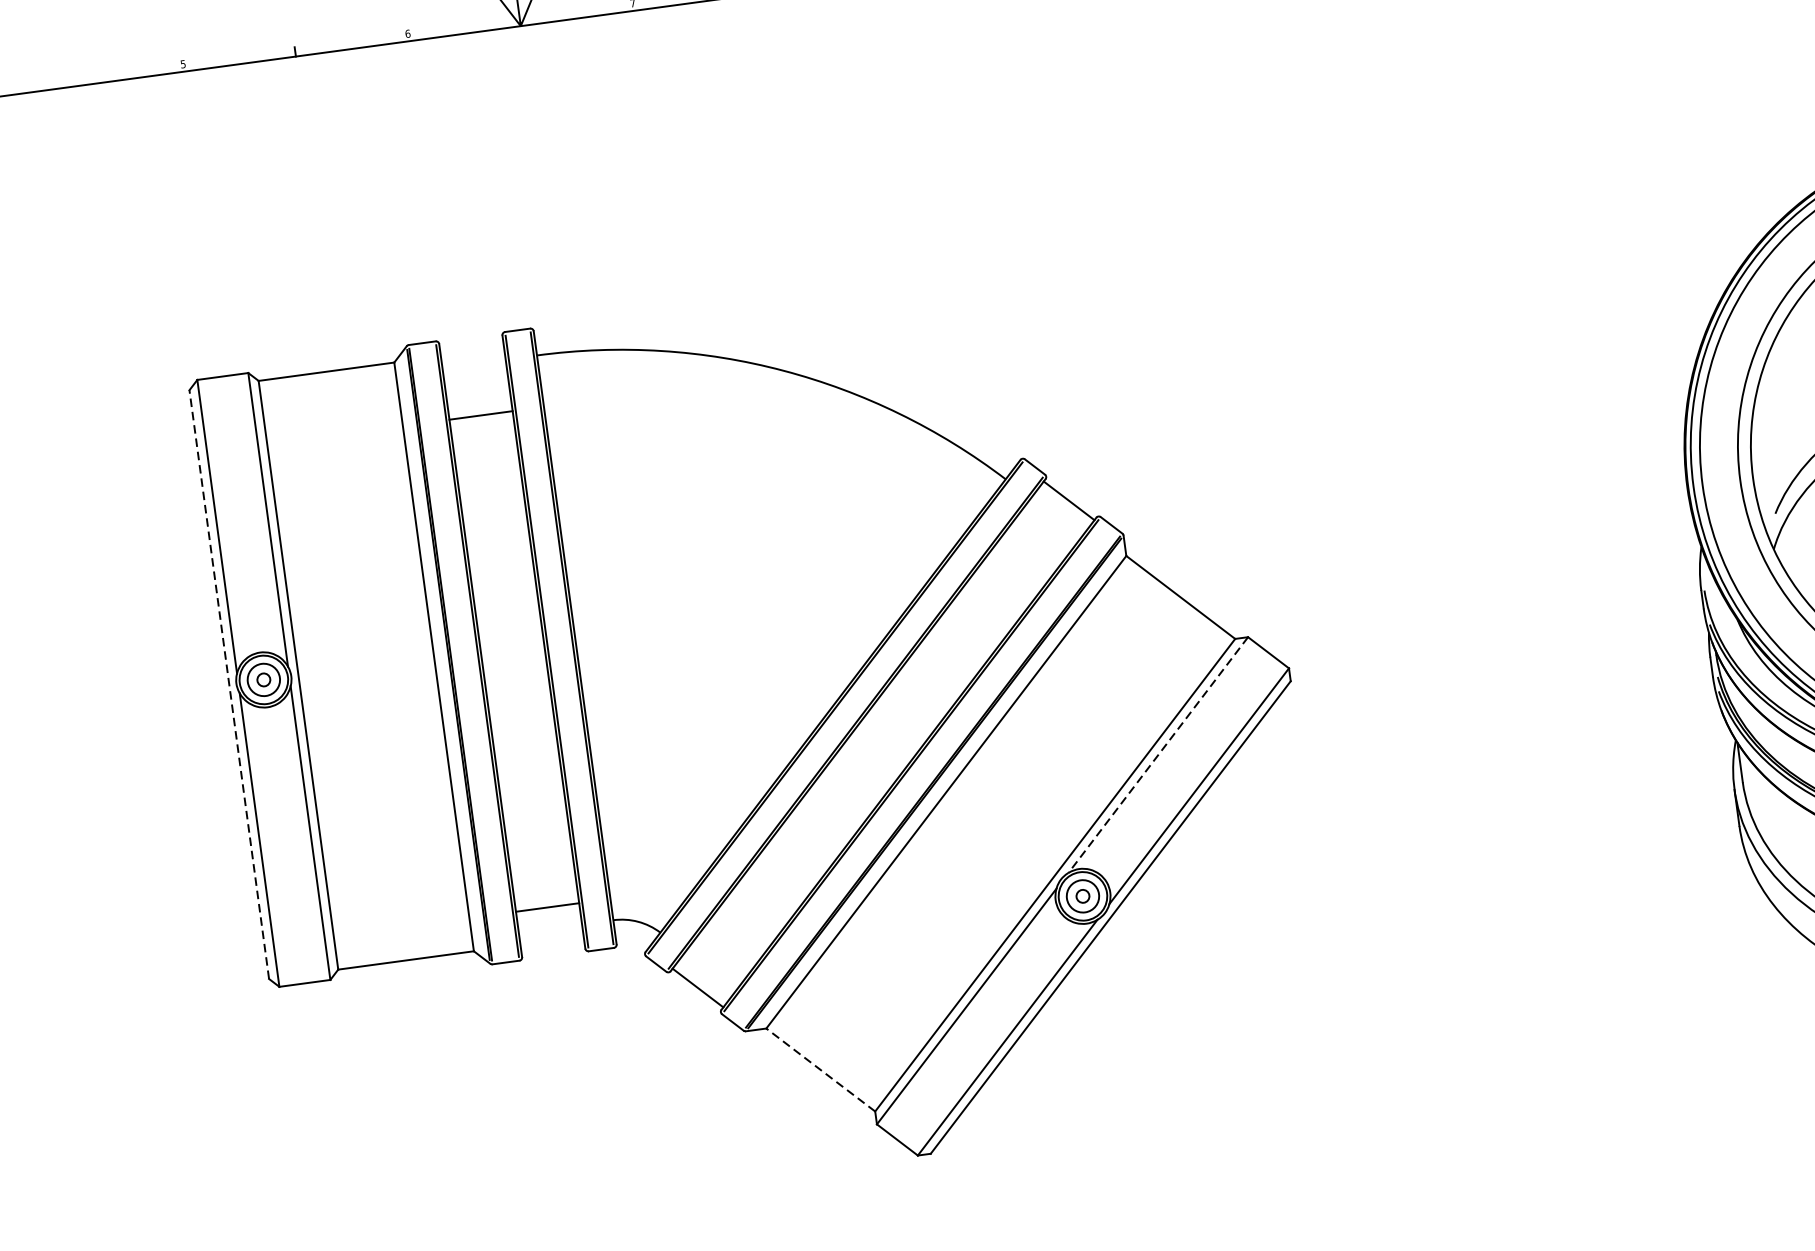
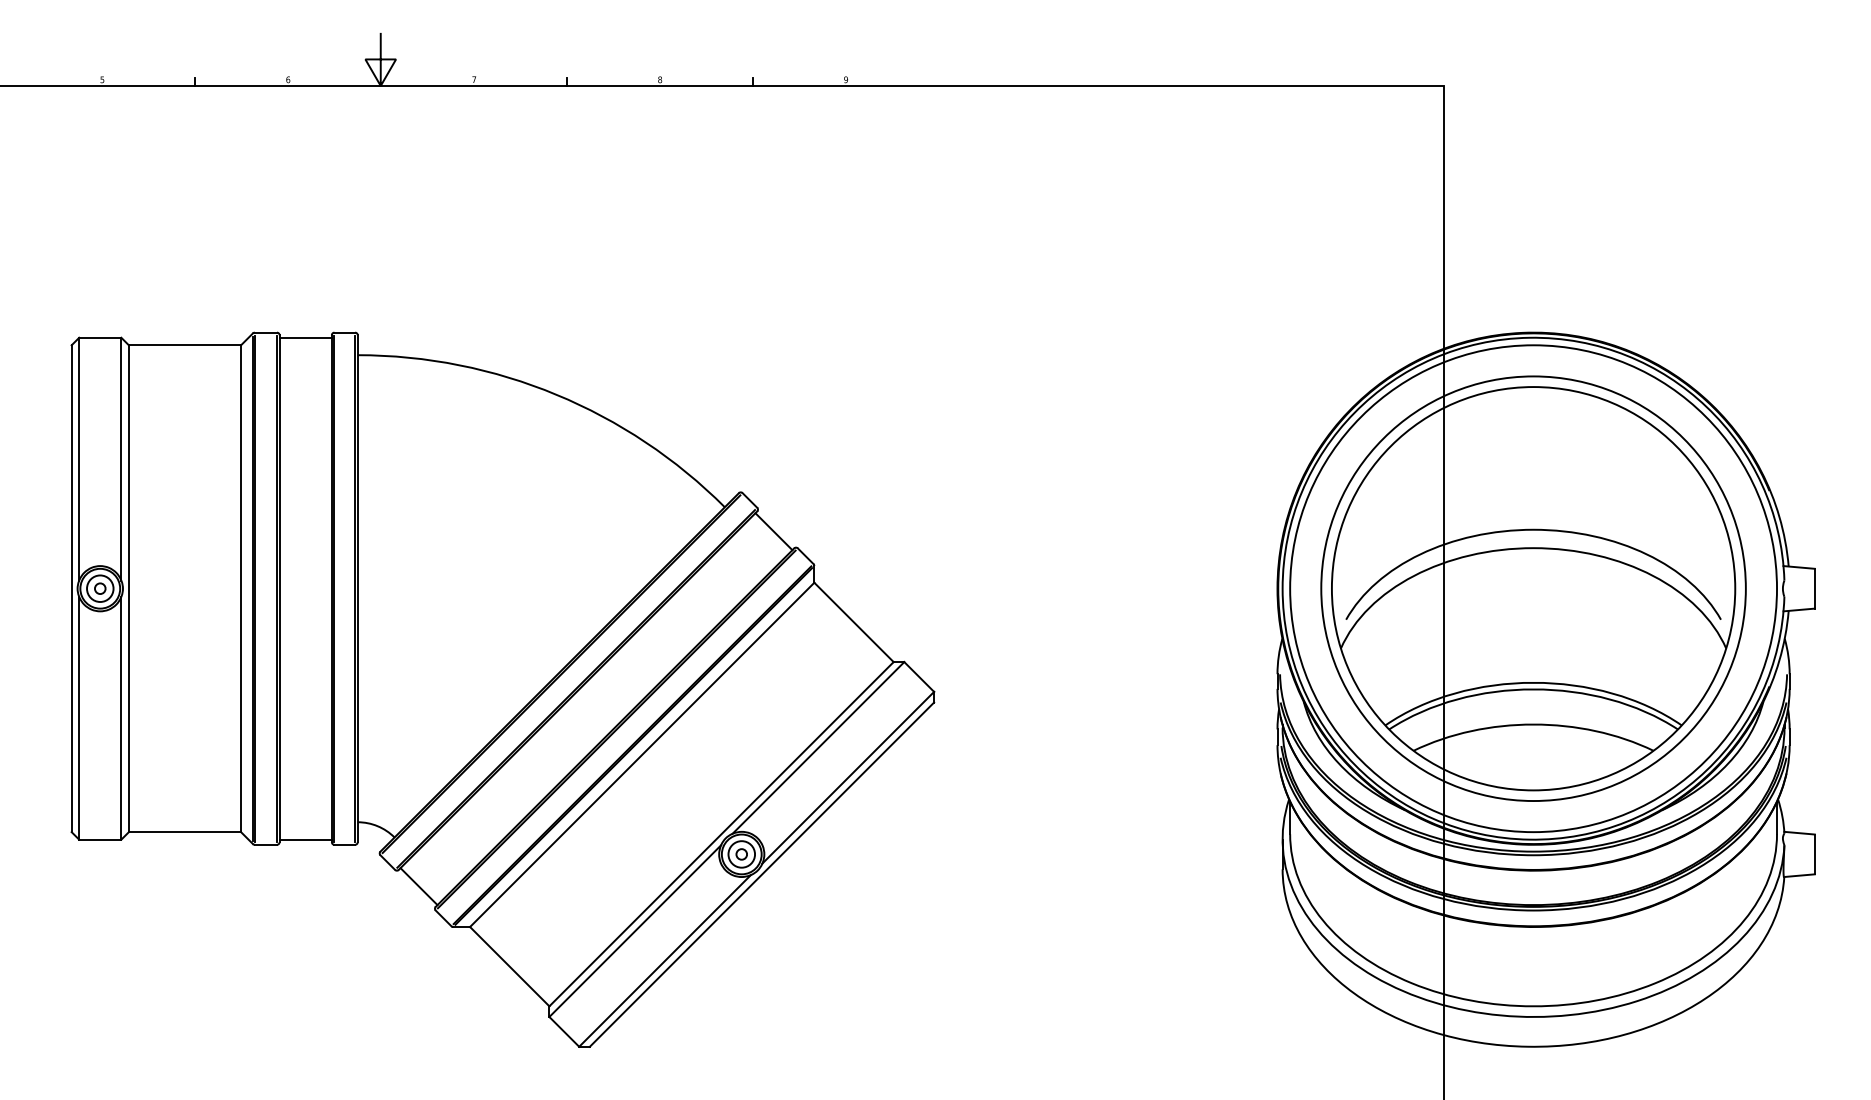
line: (480, 415) -> (305, 337), moved
line: (229, 684) -> (71, 588), dashed -> solid
line: (1158, 755) -> (818, 748), dashed -> solid
line: (547, 907) -> (305, 839), moved
line: (820, 1069) -> (509, 966), dashed -> solid

